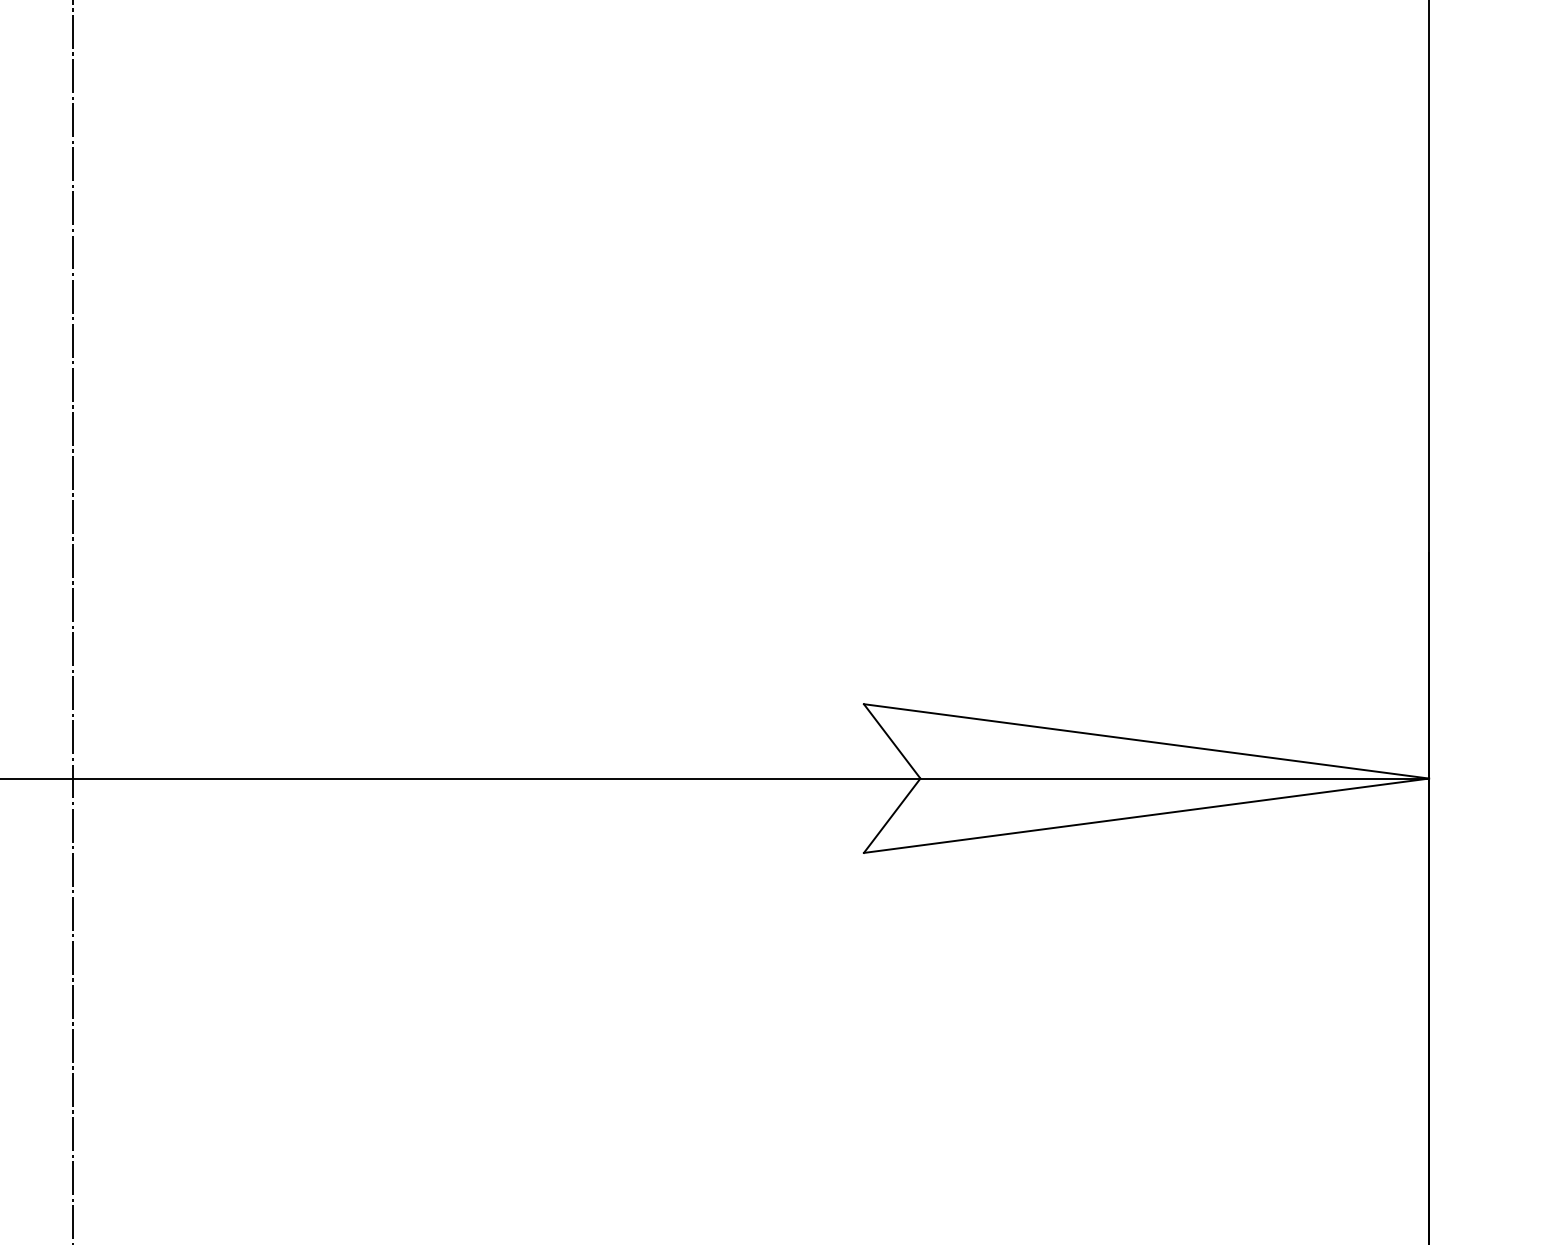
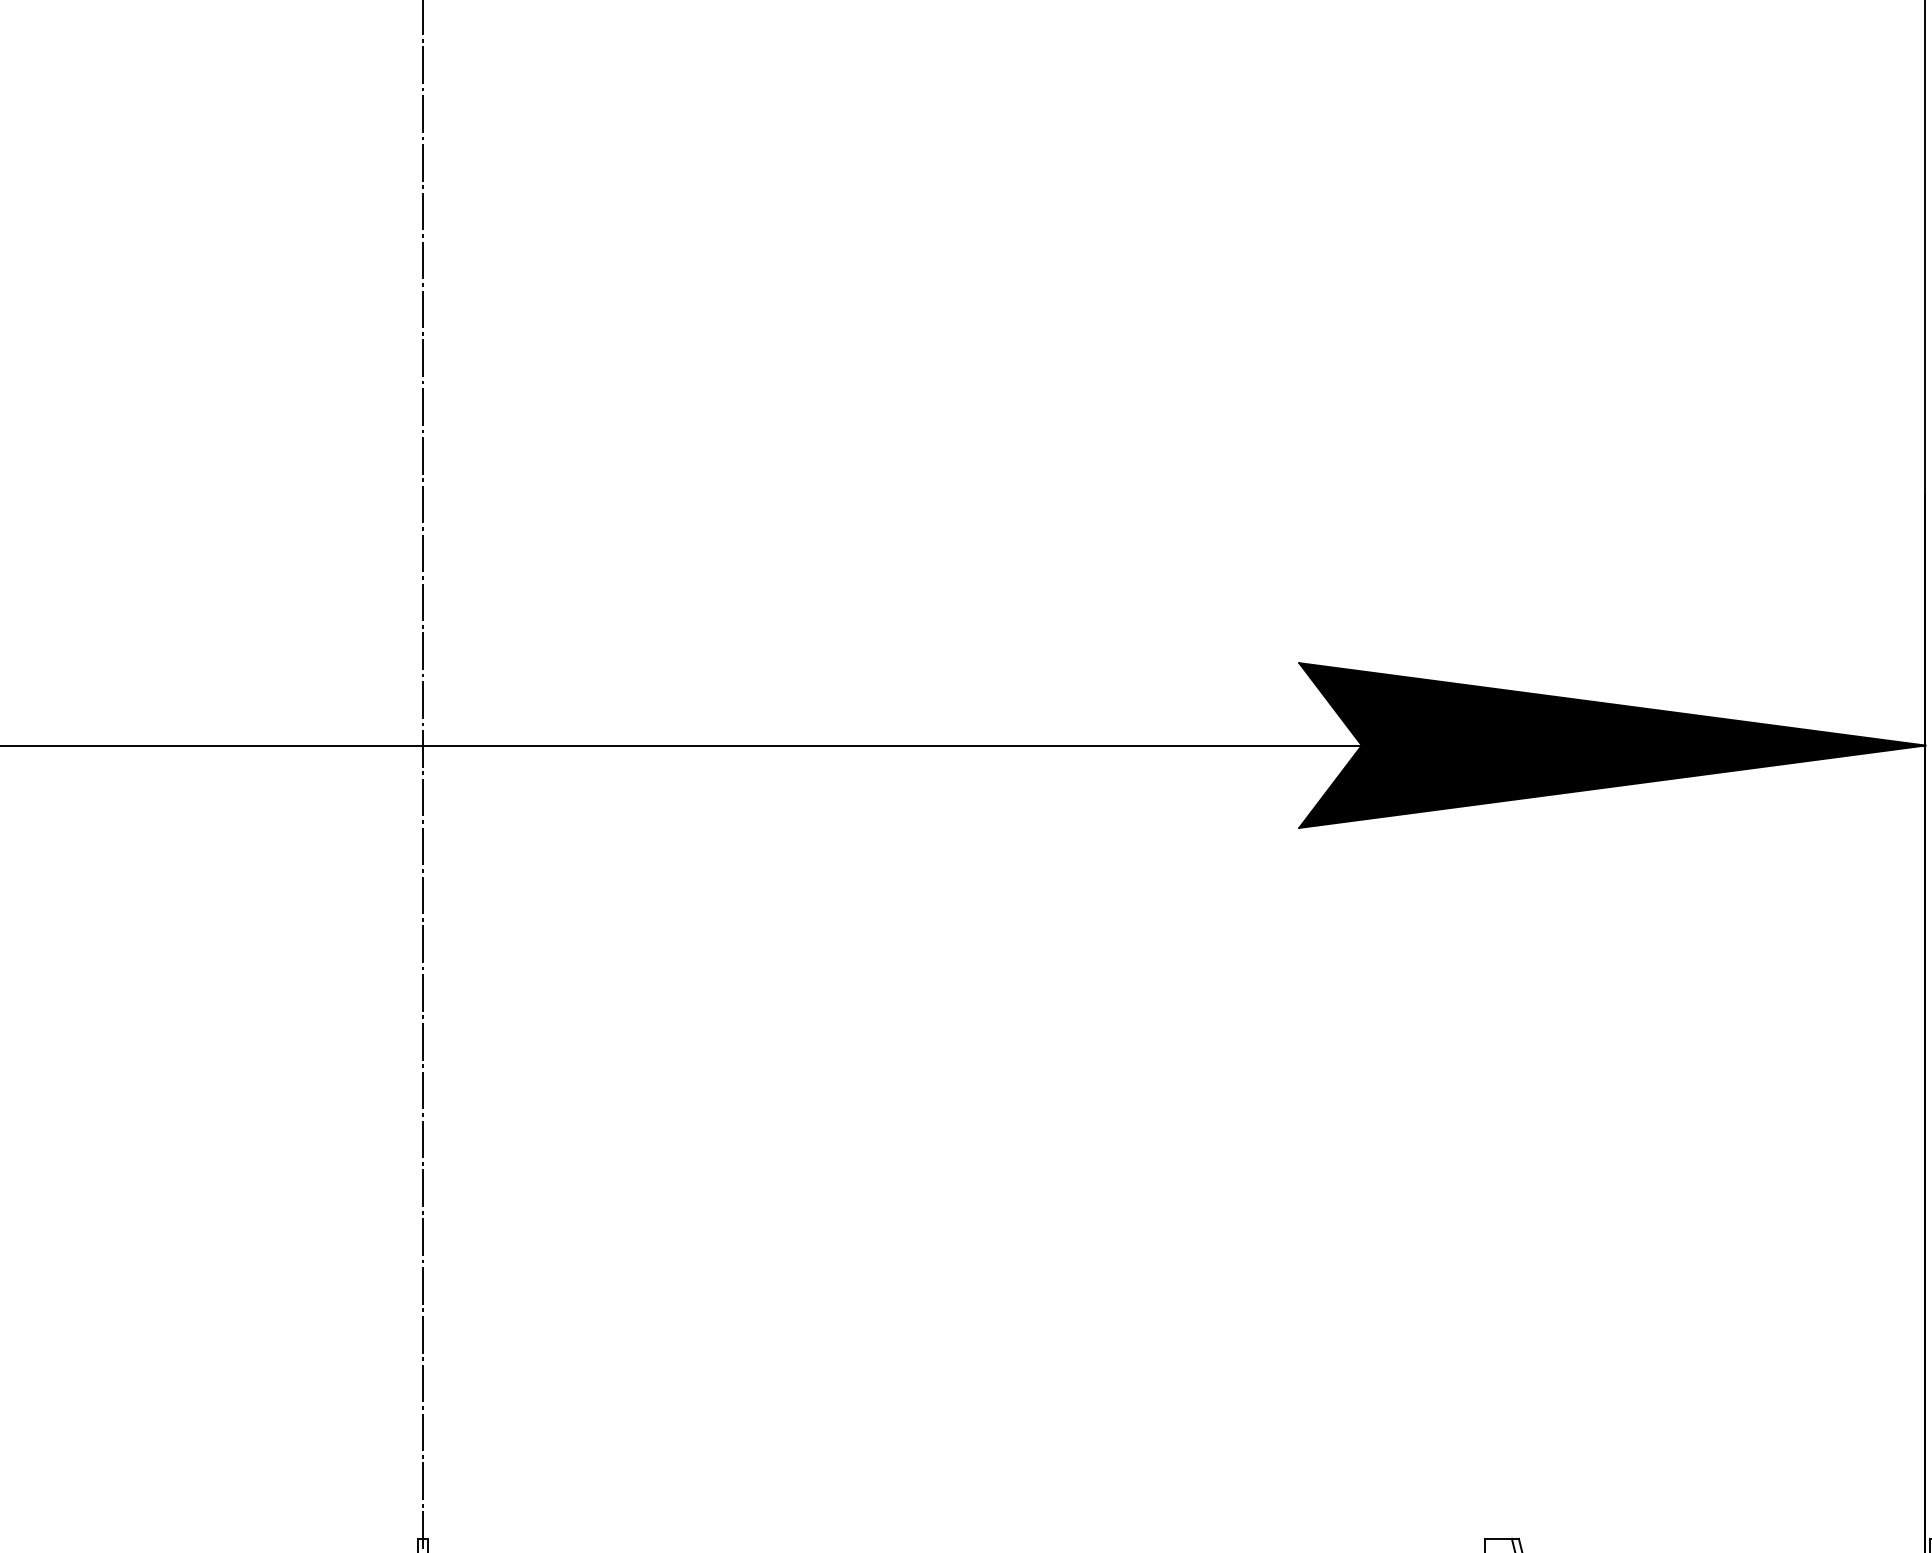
fill: (1146, 778) -> (1612, 745), added

